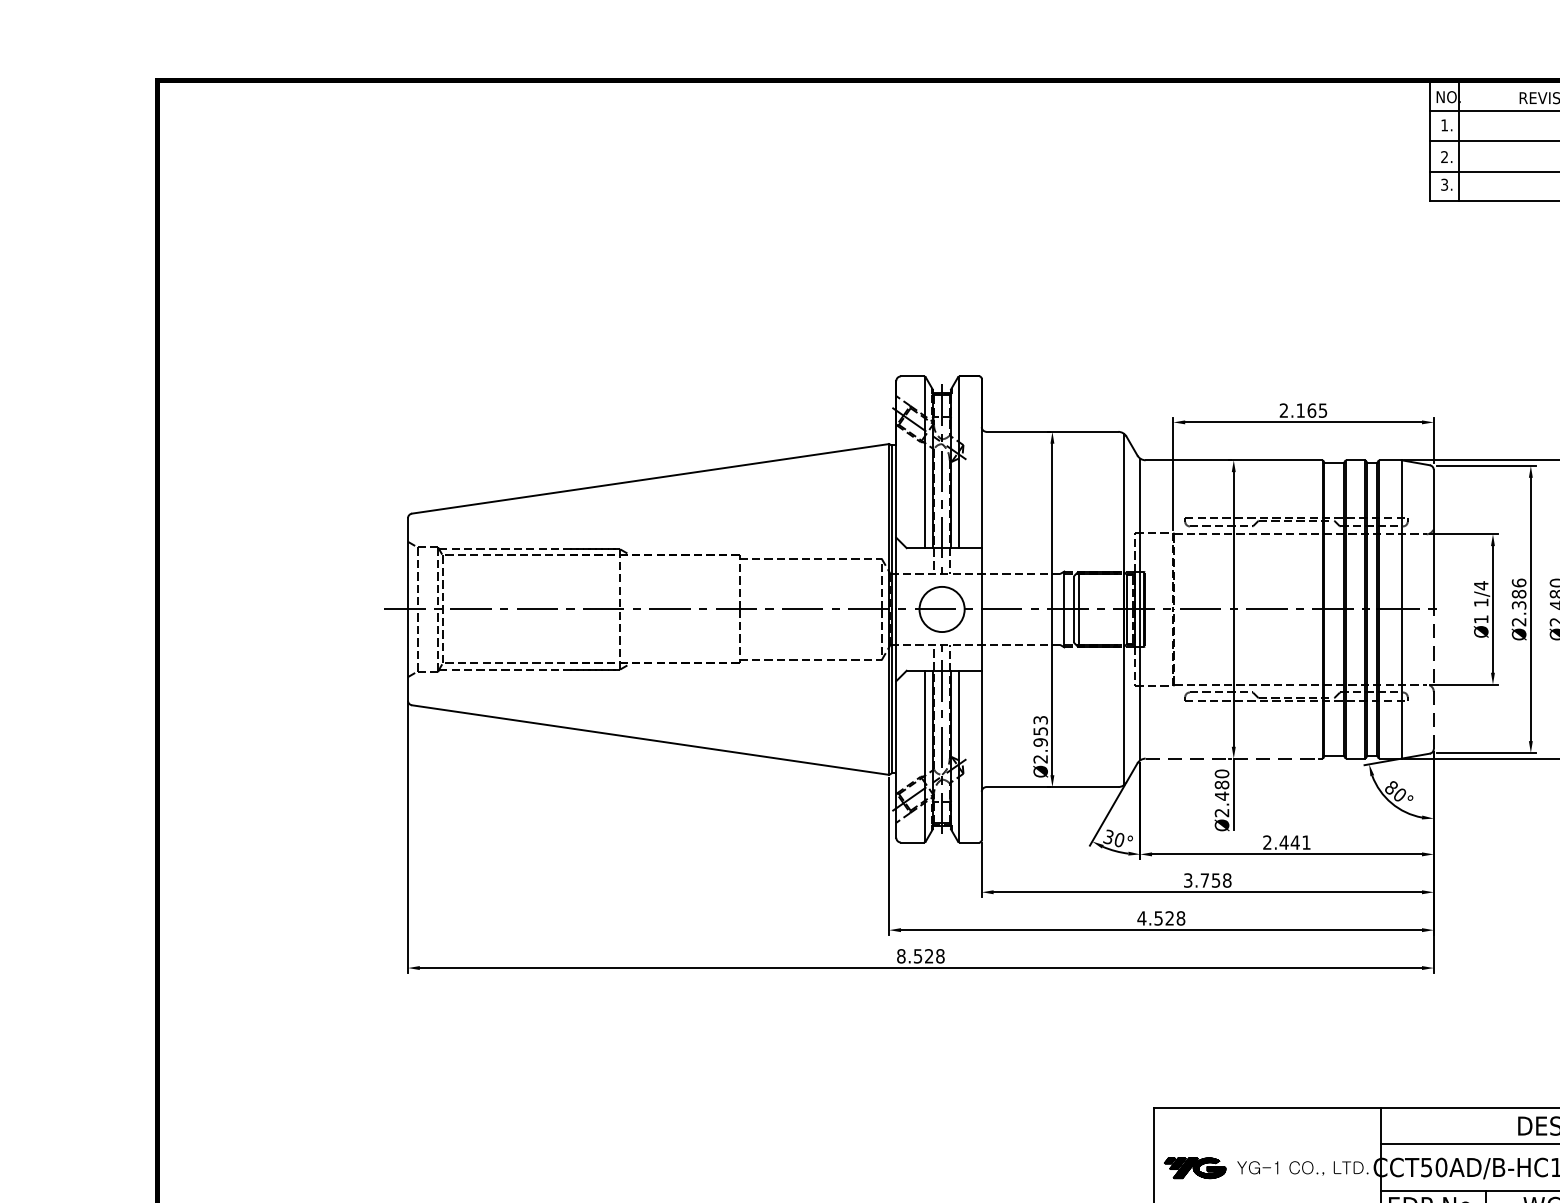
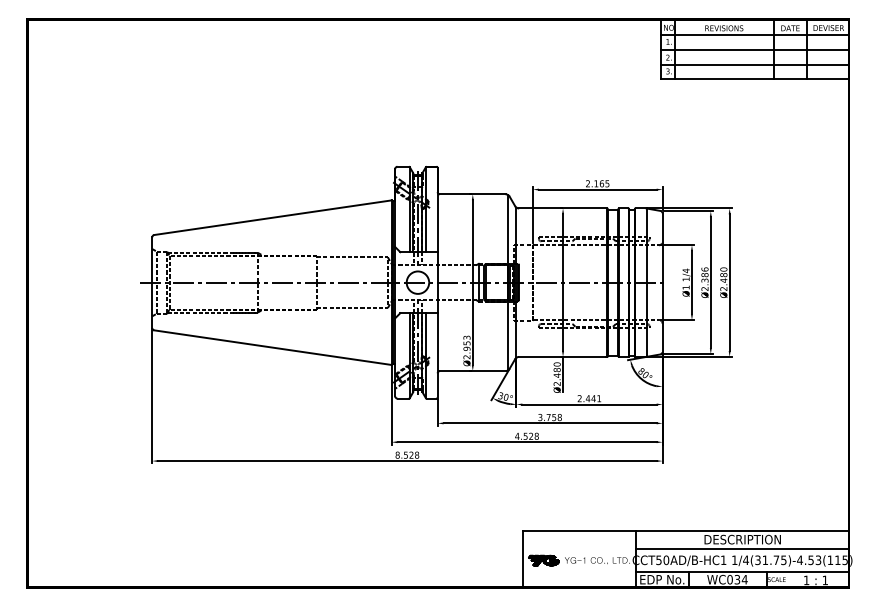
line: (1433, 679) -> (662, 317), dashed -> solid
line: (1234, 757) -> (563, 356), dashed -> solid

